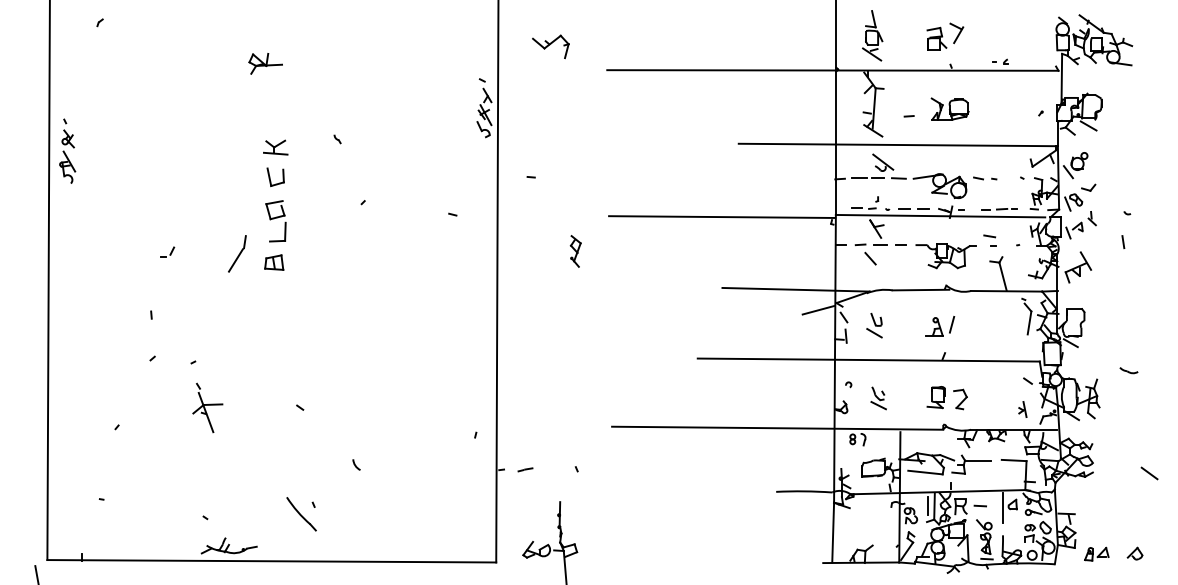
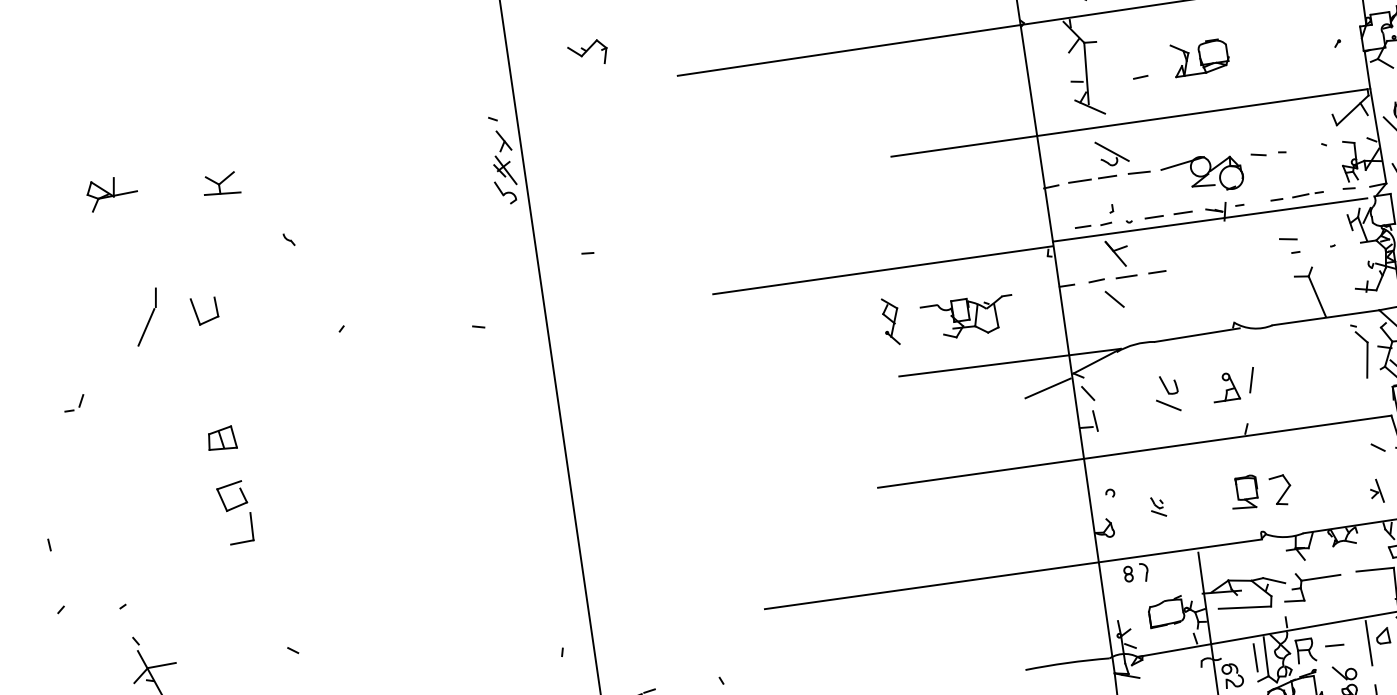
part: (550, 46) -> (587, 53), size x0.7
part: (265, 63) -> (111, 193), moved
part: (275, 147) -> (220, 184), moved
part: (275, 221) -> (234, 513), moved
part: (167, 251) -> (74, 402), moved
part: (575, 251) -> (891, 321), moved
part: (237, 253) -> (147, 316), moved
part: (945, 256) -> (967, 318), moved
part: (874, 325) -> (1167, 393), moved
part: (878, 398) -> (1157, 507), size x0.6

